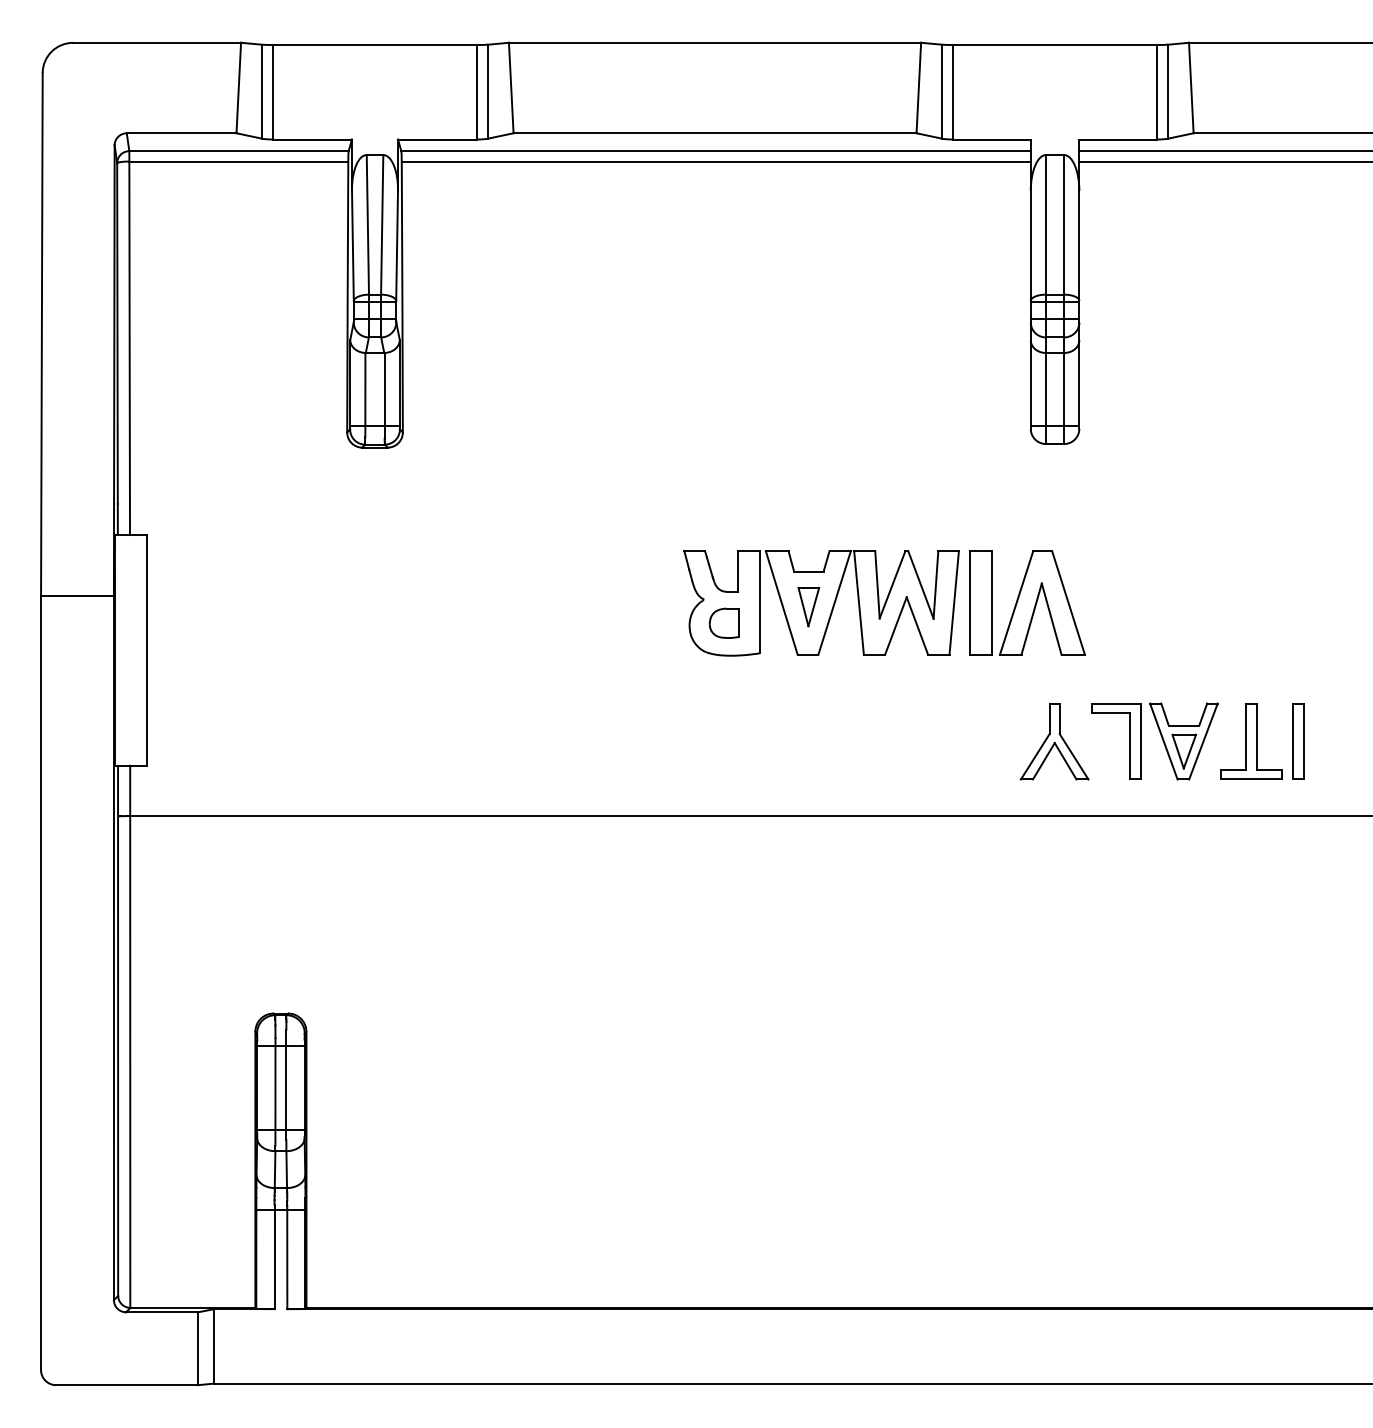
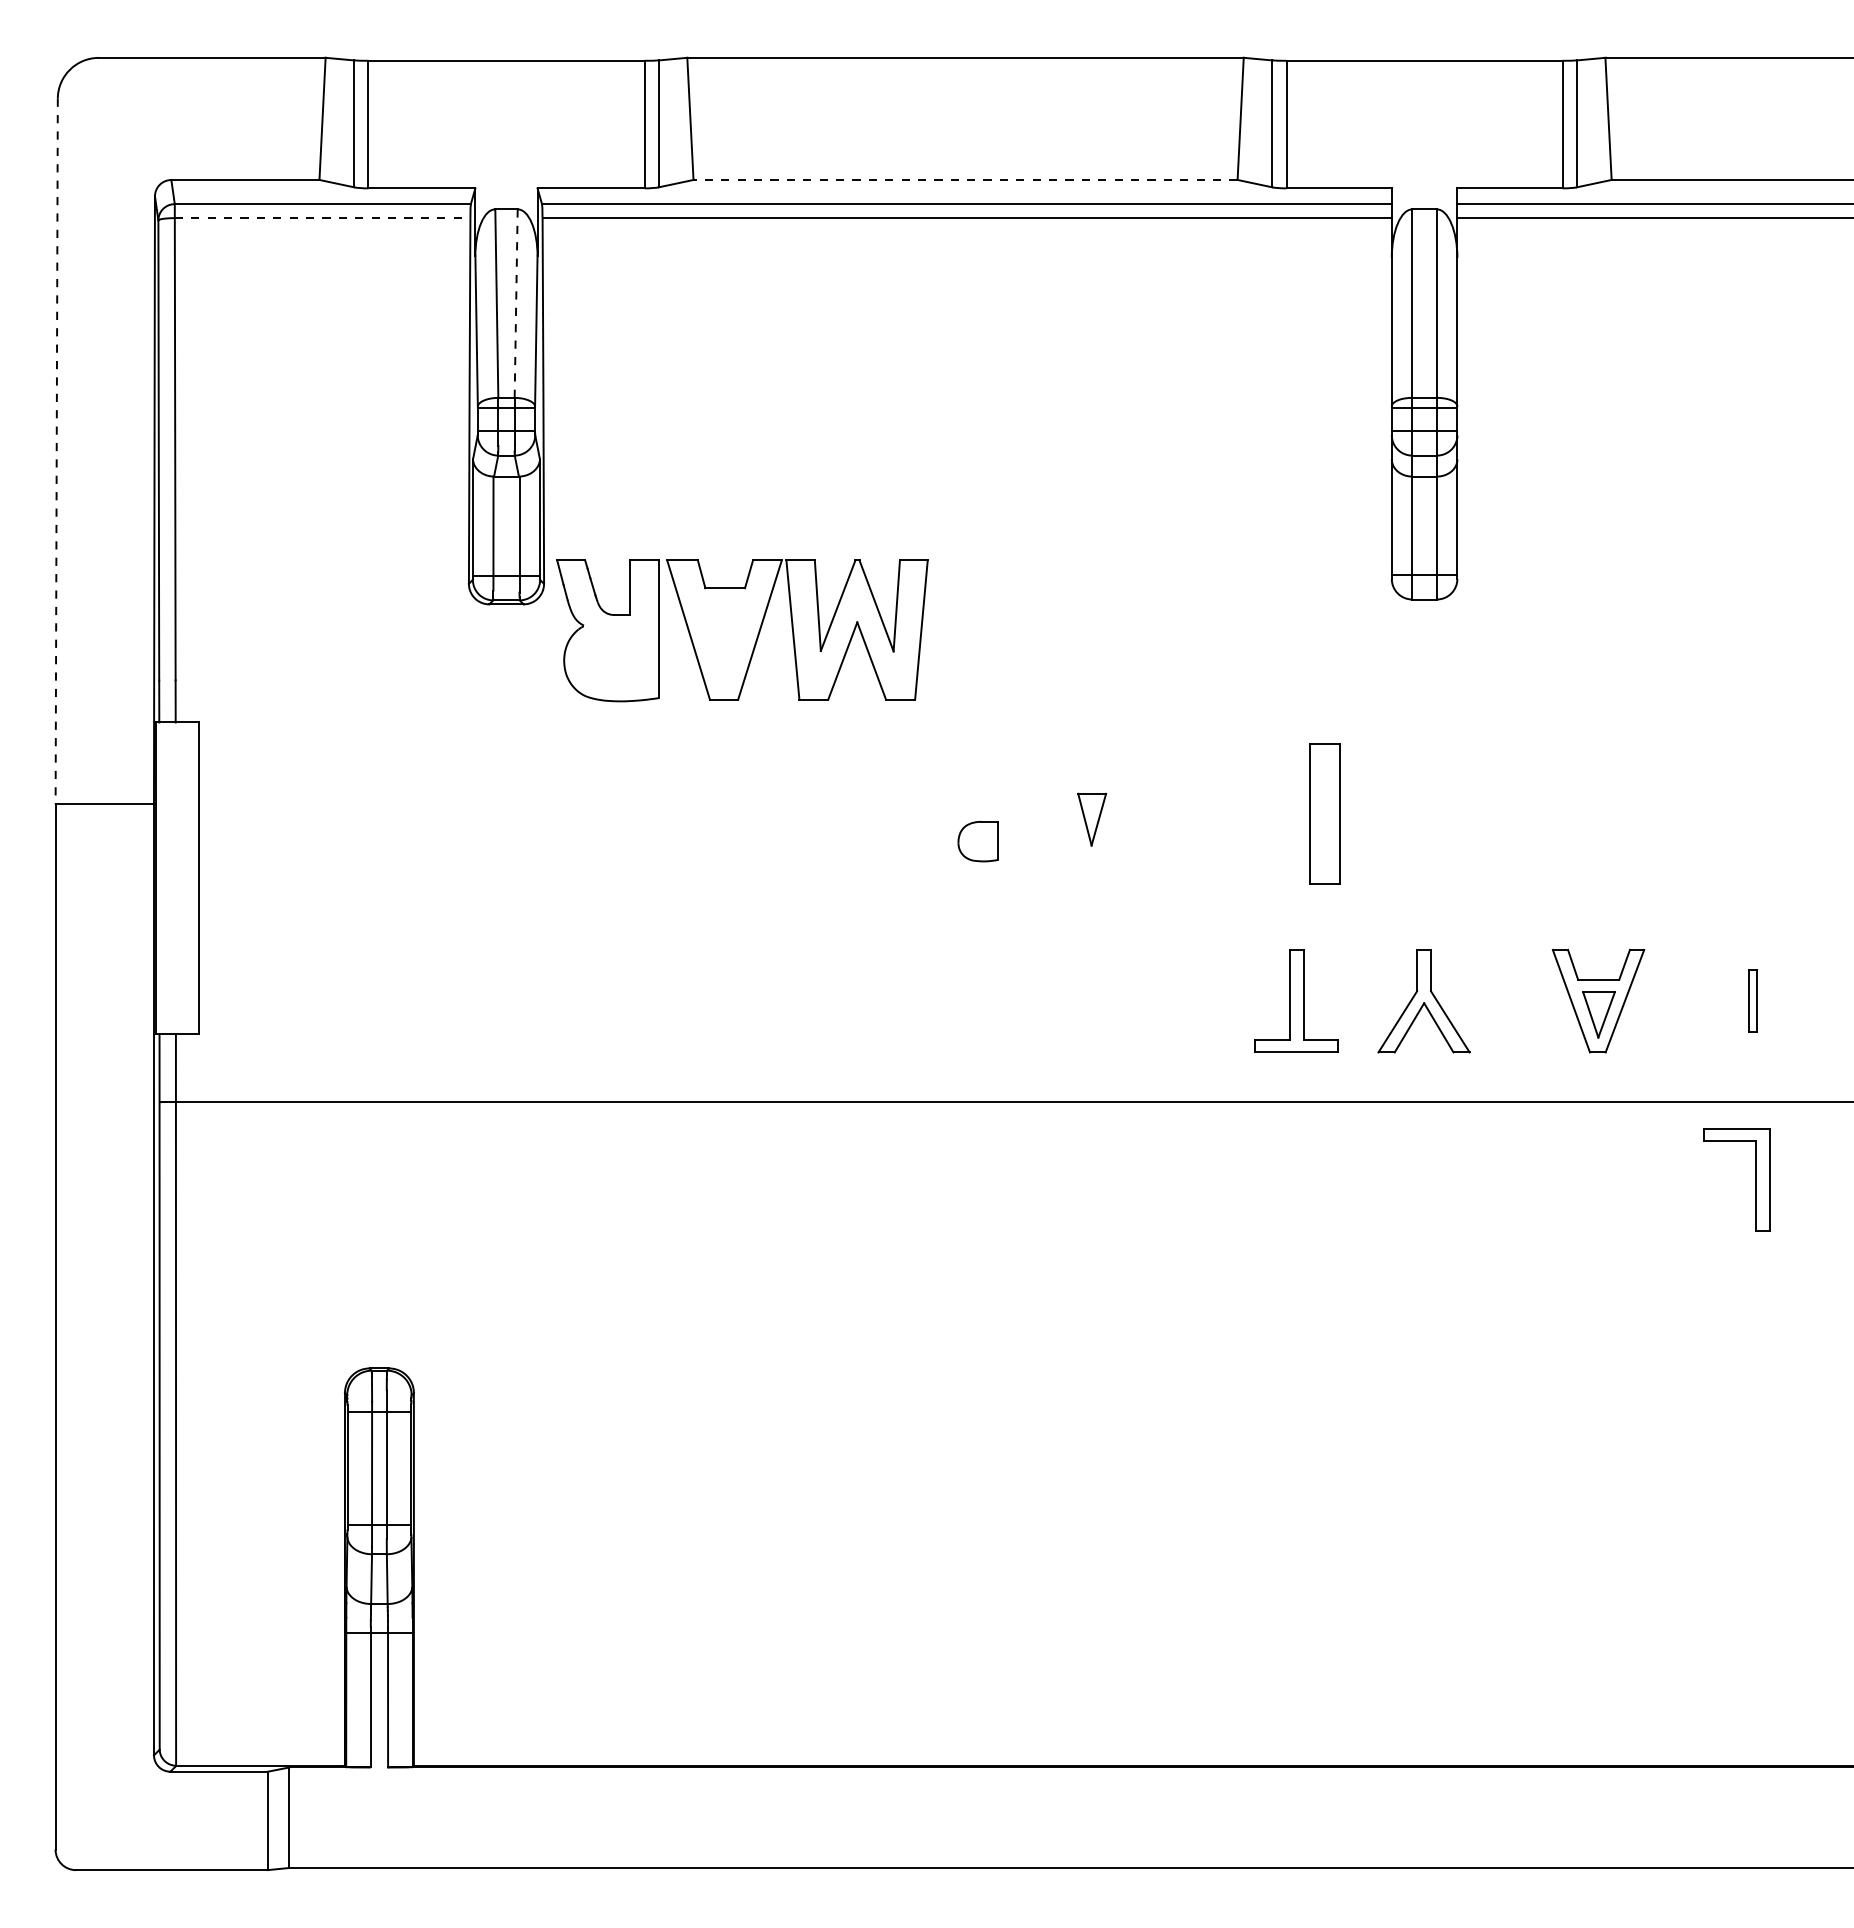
line: (715, 132) -> (965, 179), solid -> dashed
line: (238, 161) -> (322, 218), solid -> dashed
line: (382, 225) -> (516, 304), solid -> dashed
line: (41, 334) -> (56, 451), solid -> dashed
part: (1042, 602) -> (1407, 813), removed
part: (821, 603) -> (742, 630), moved
part: (1129, 741) -> (1755, 1179), moved
part: (1251, 741) -> (1296, 1000), moved
part: (1297, 741) -> (1752, 1000), size x0.6

